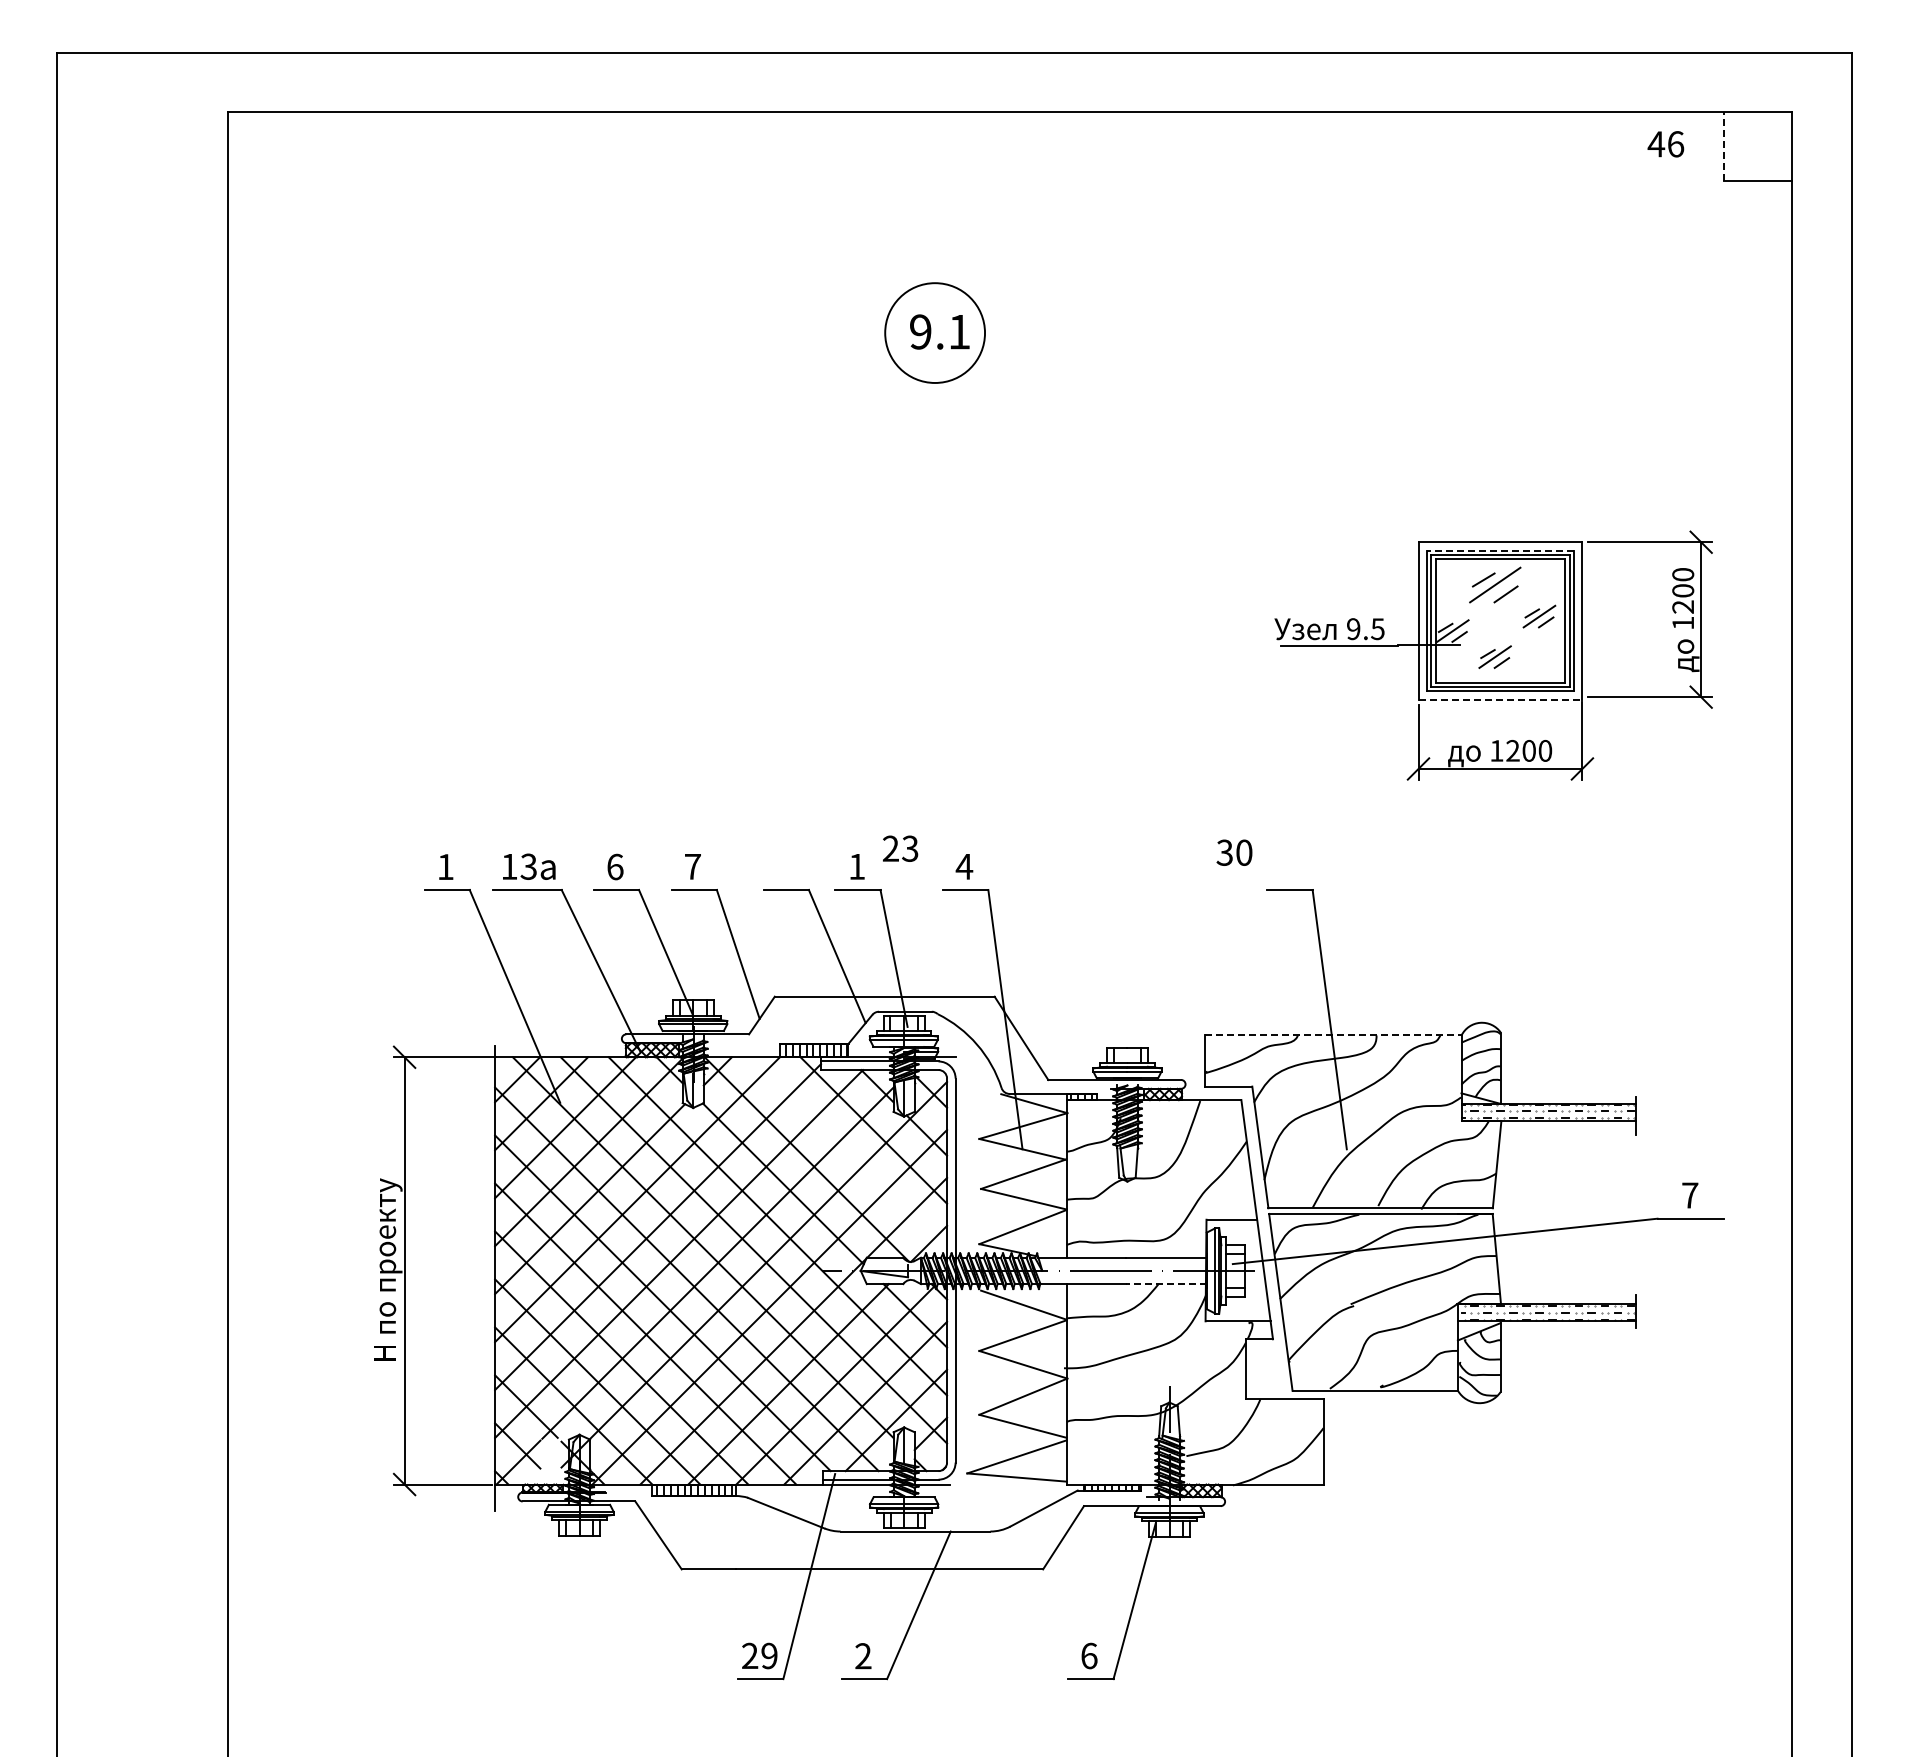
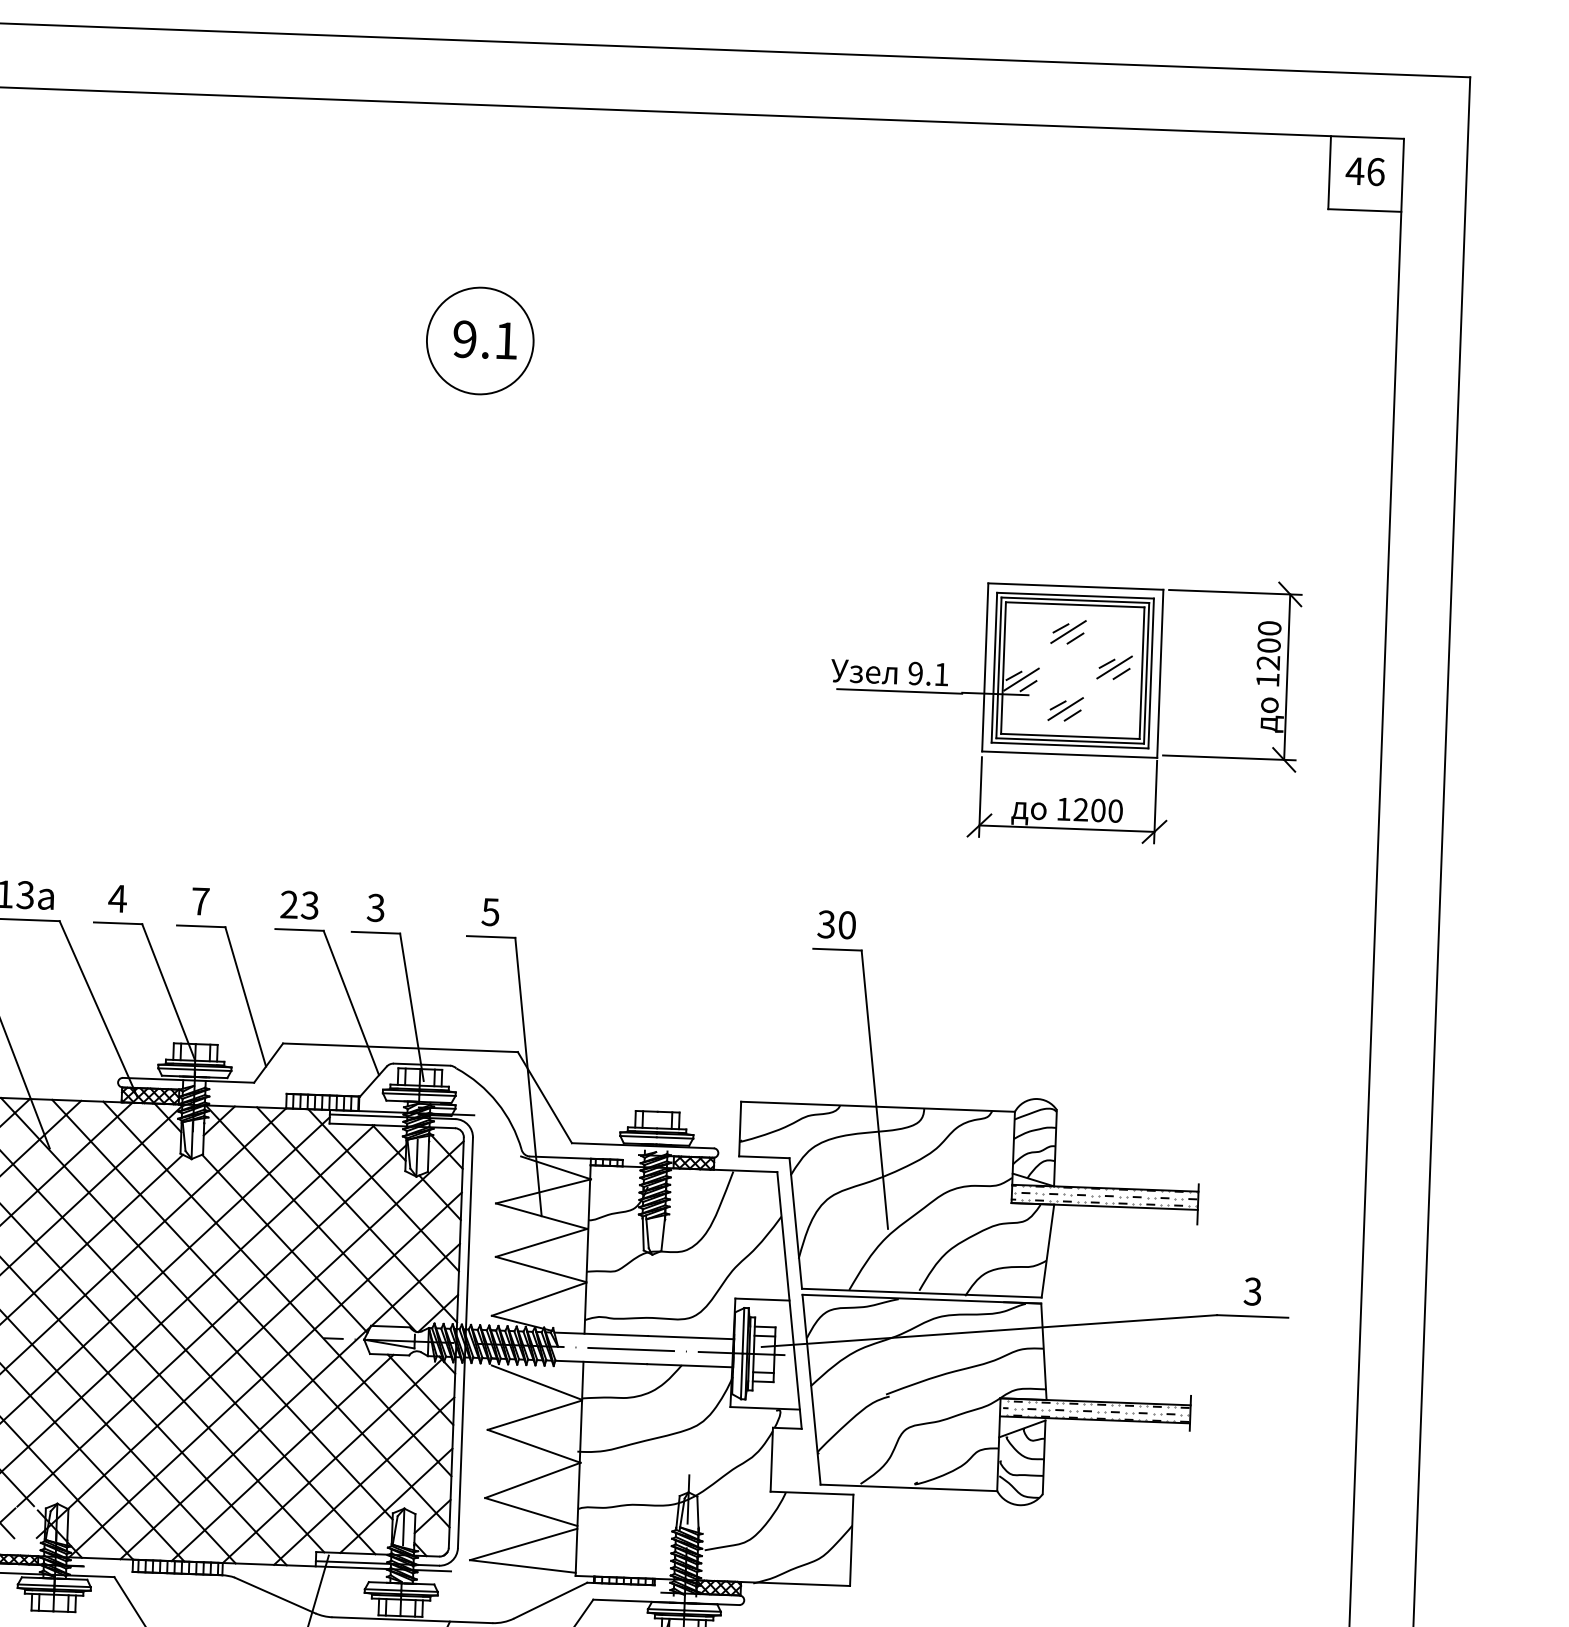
text: (1665, 144) -> (1364, 171), moved
line: (1723, 146) -> (1329, 172), dashed -> solid
line: (1499, 550) -> (1074, 595), dashed -> solid
part: (1494, 584) -> (1067, 631), size x0.62
text: (1377, 629) -> (941, 674), 9.5 -> 9.1
line: (1500, 699) -> (1069, 754), dashed -> solid
text: (900, 848) -> (299, 904), moved
text: (1234, 852) -> (836, 924), moved
text: (614, 866) -> (116, 898), 6 -> 4
text: (856, 866) -> (375, 907), 1 -> 3
text: (964, 866) -> (490, 911), 4 -> 5
line: (1333, 1035) -> (878, 1106), dashed -> solid
line: (849, 1154) -> (356, 1214), added
text: (1689, 1195) -> (1252, 1291), 7 -> 3
line: (1165, 1284) -> (689, 1366), dashed -> solid

